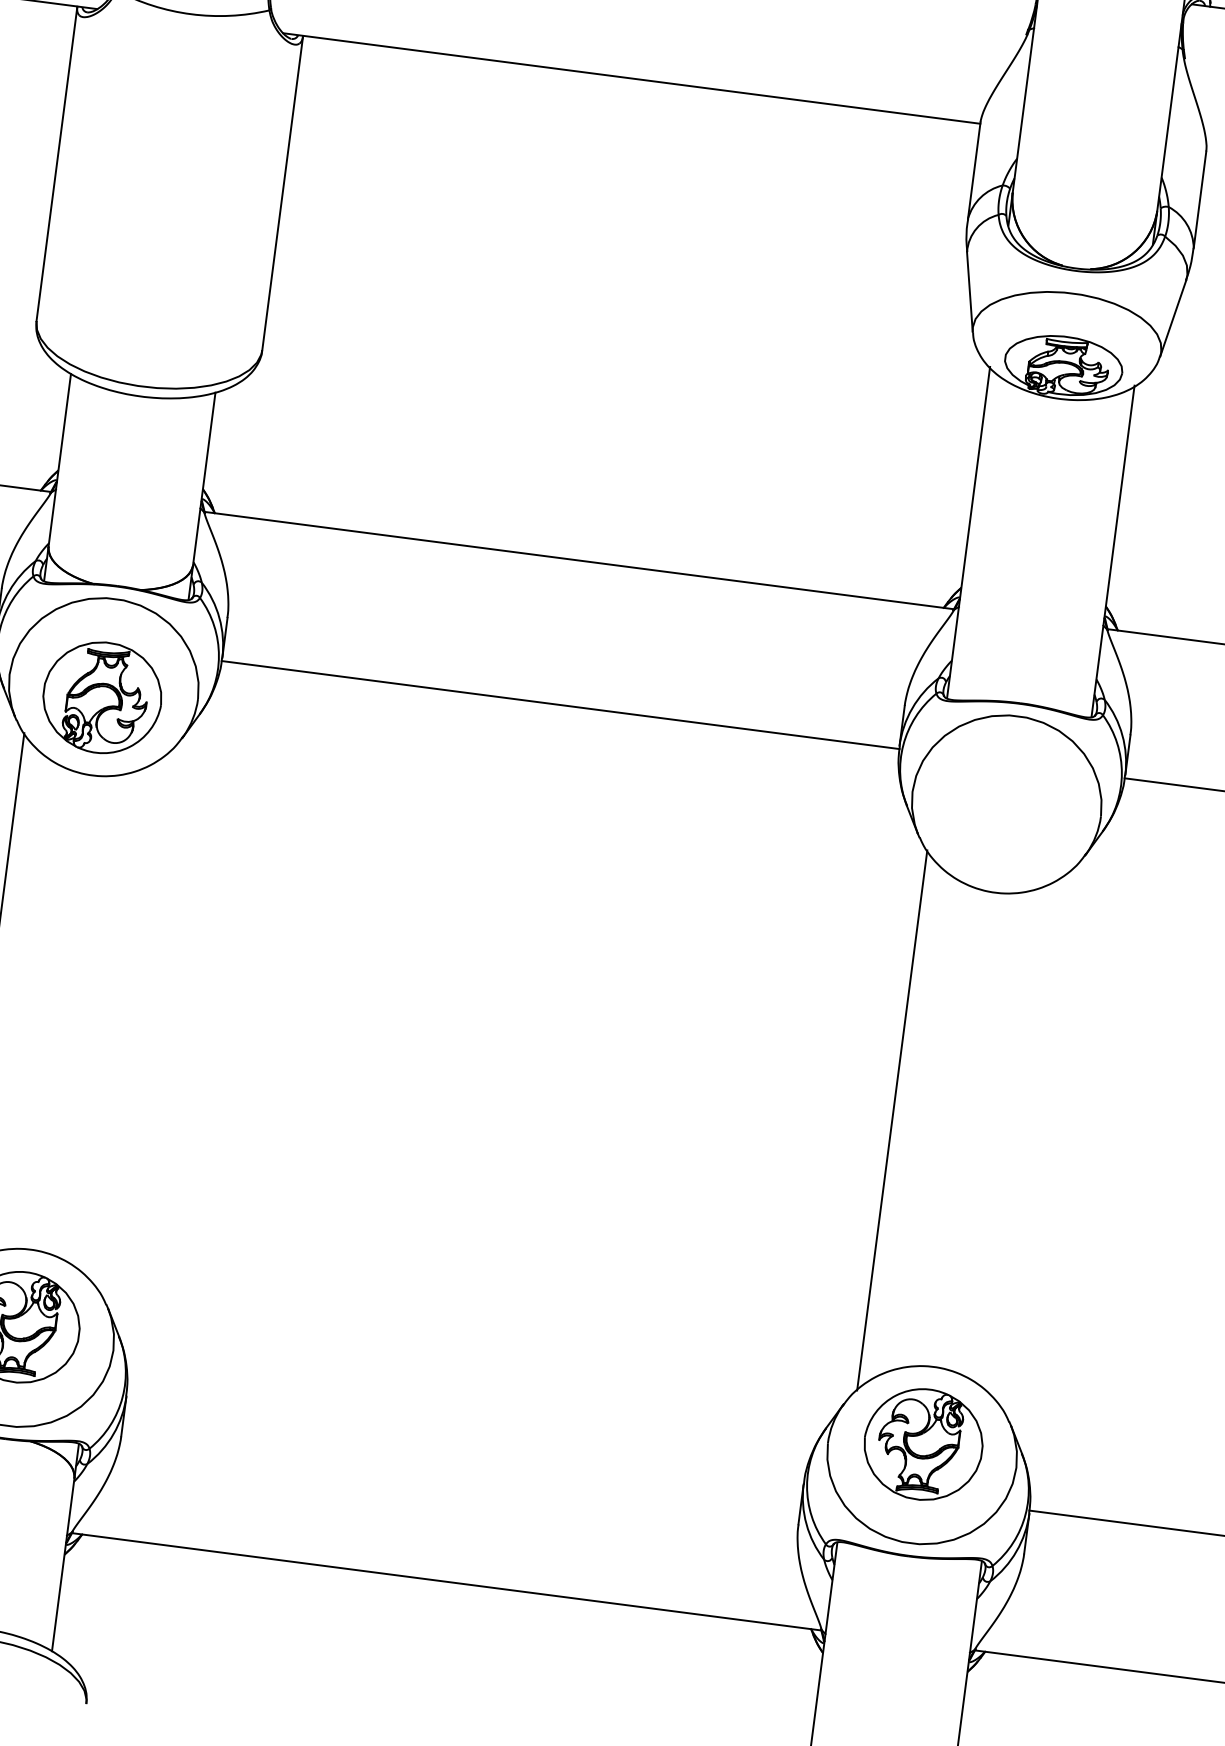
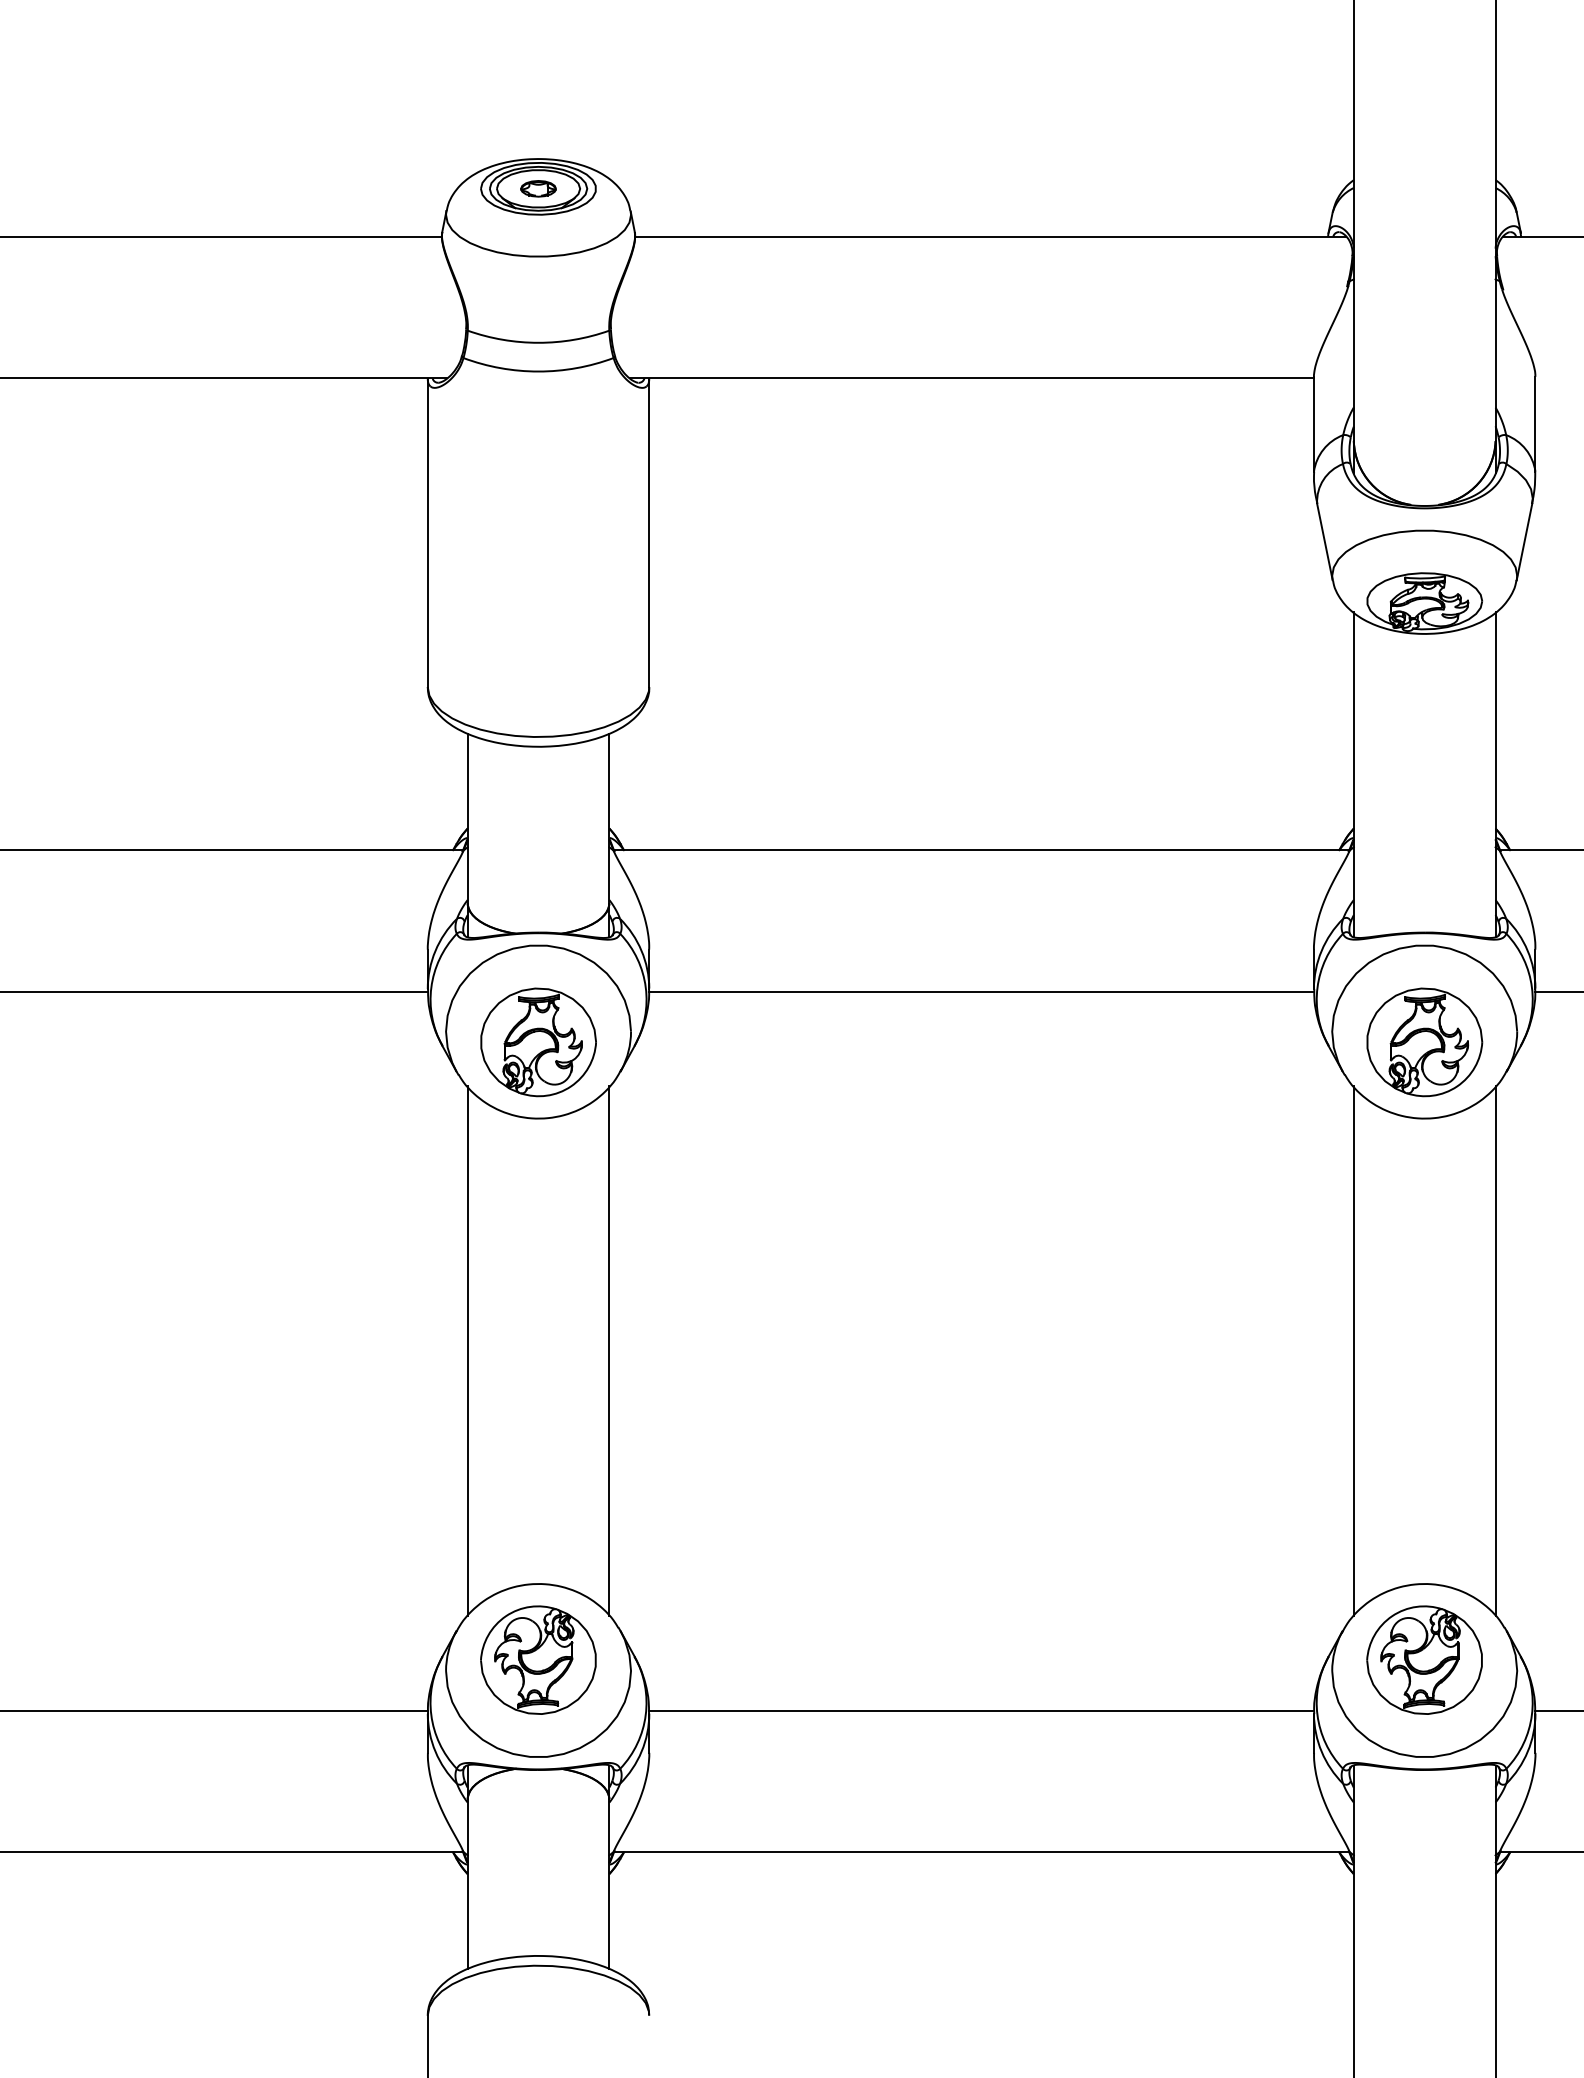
part: (1005, 815) -> (1424, 1042), added
line: (133, 1022) -> (609, 1351), added
line: (1036, 1139) -> (1495, 1351), added
line: (465, 1437) -> (981, 1710), added

